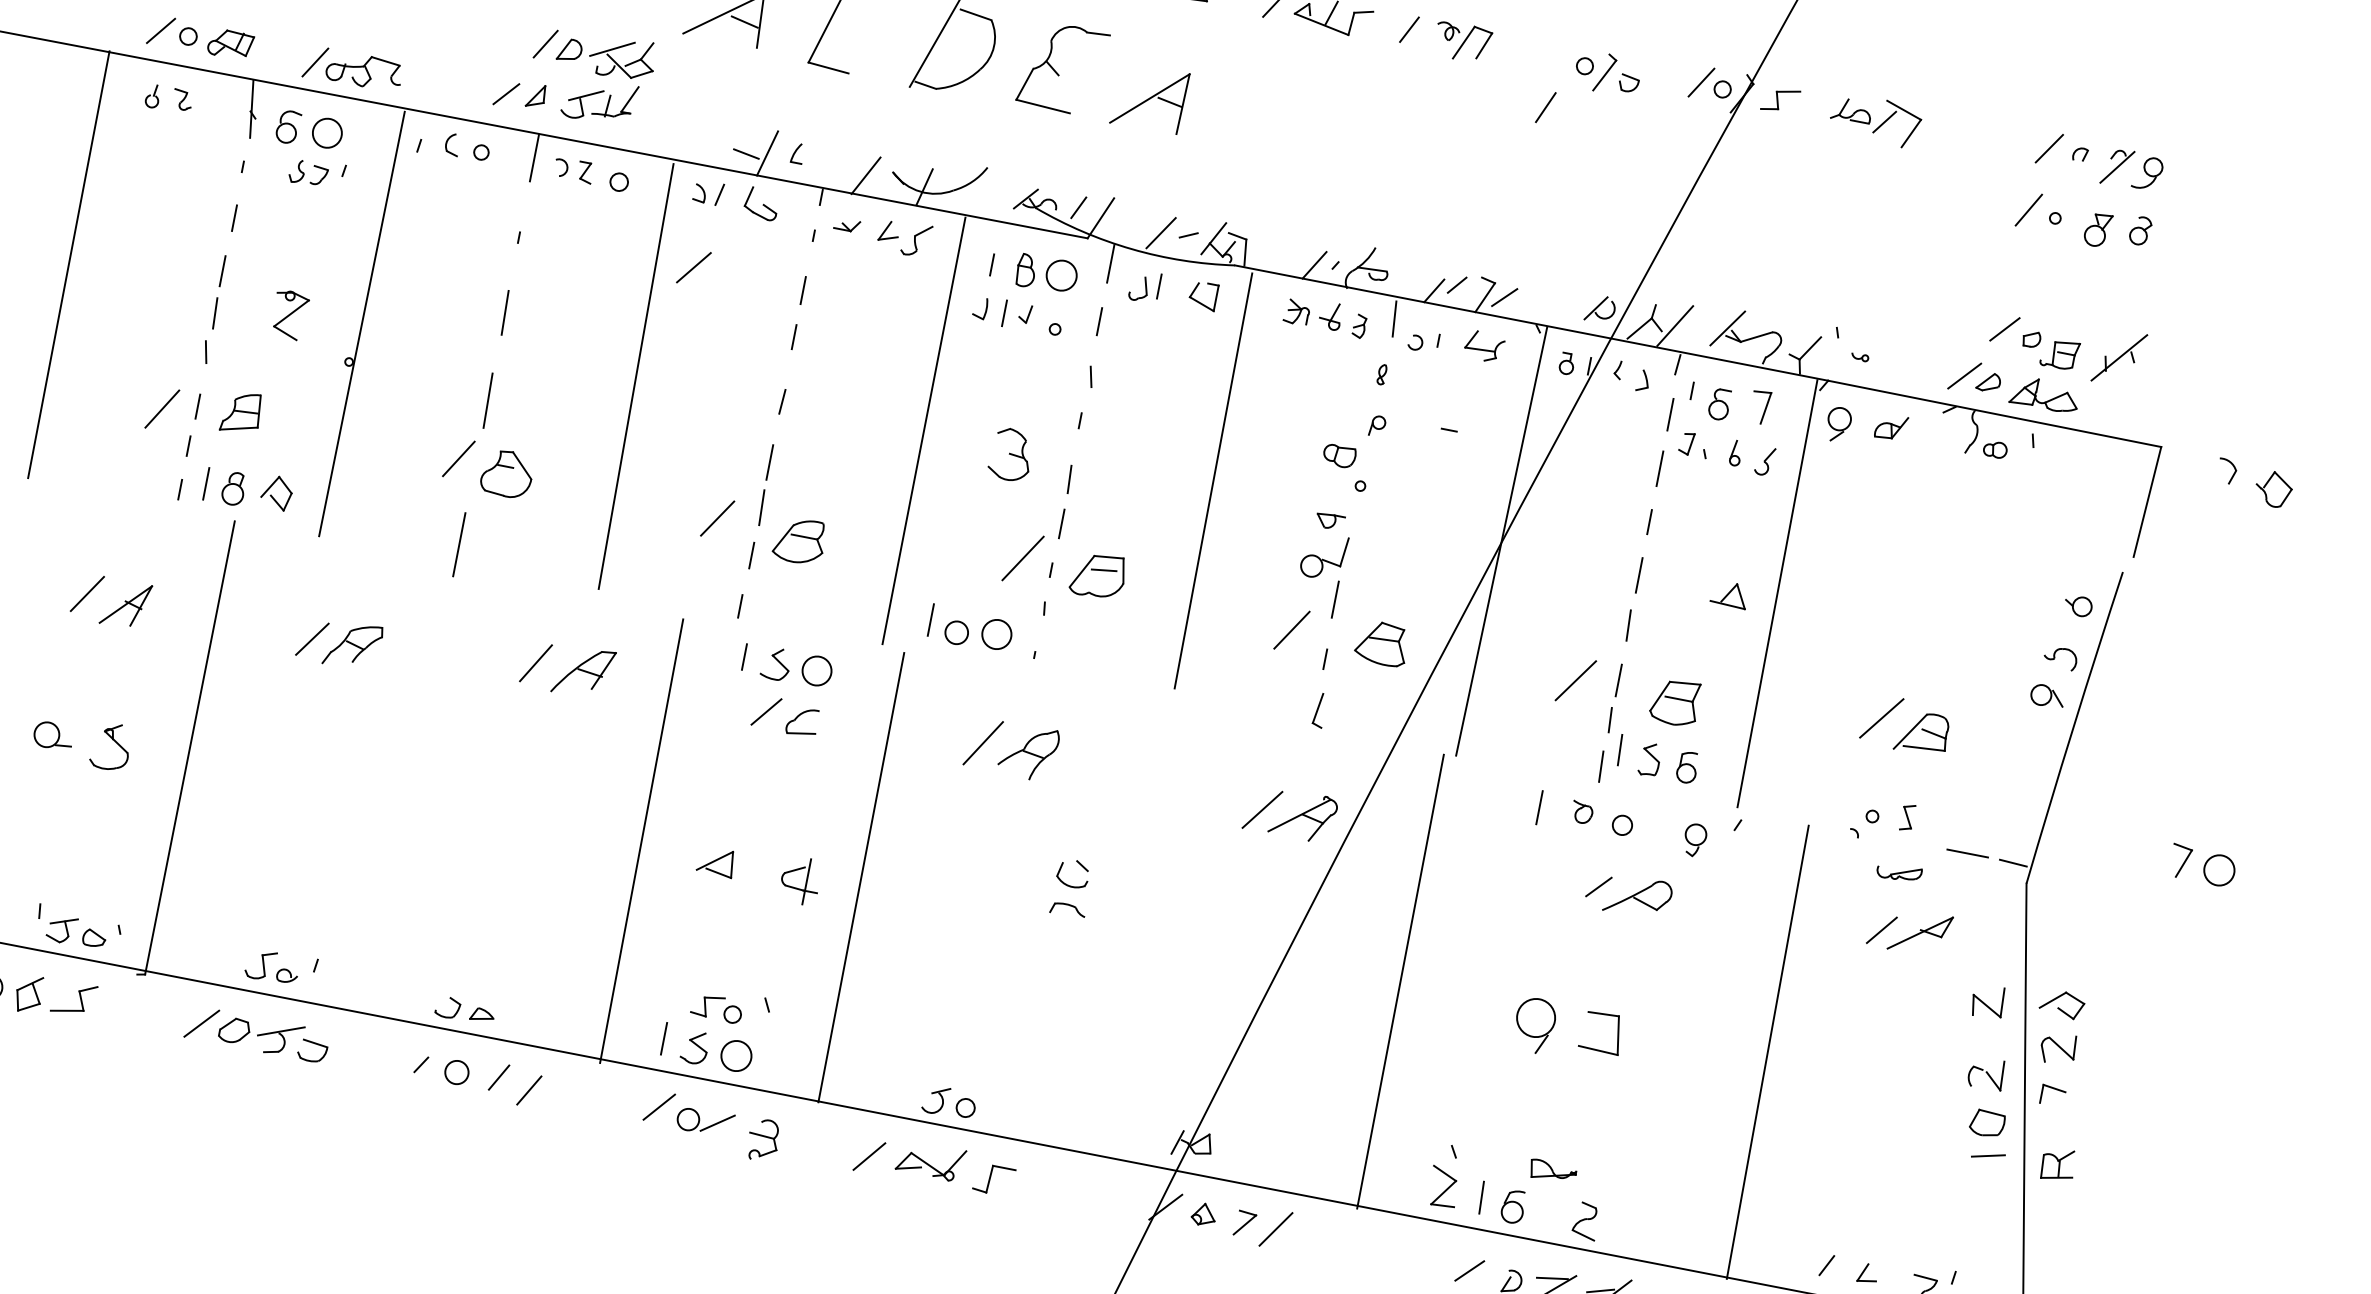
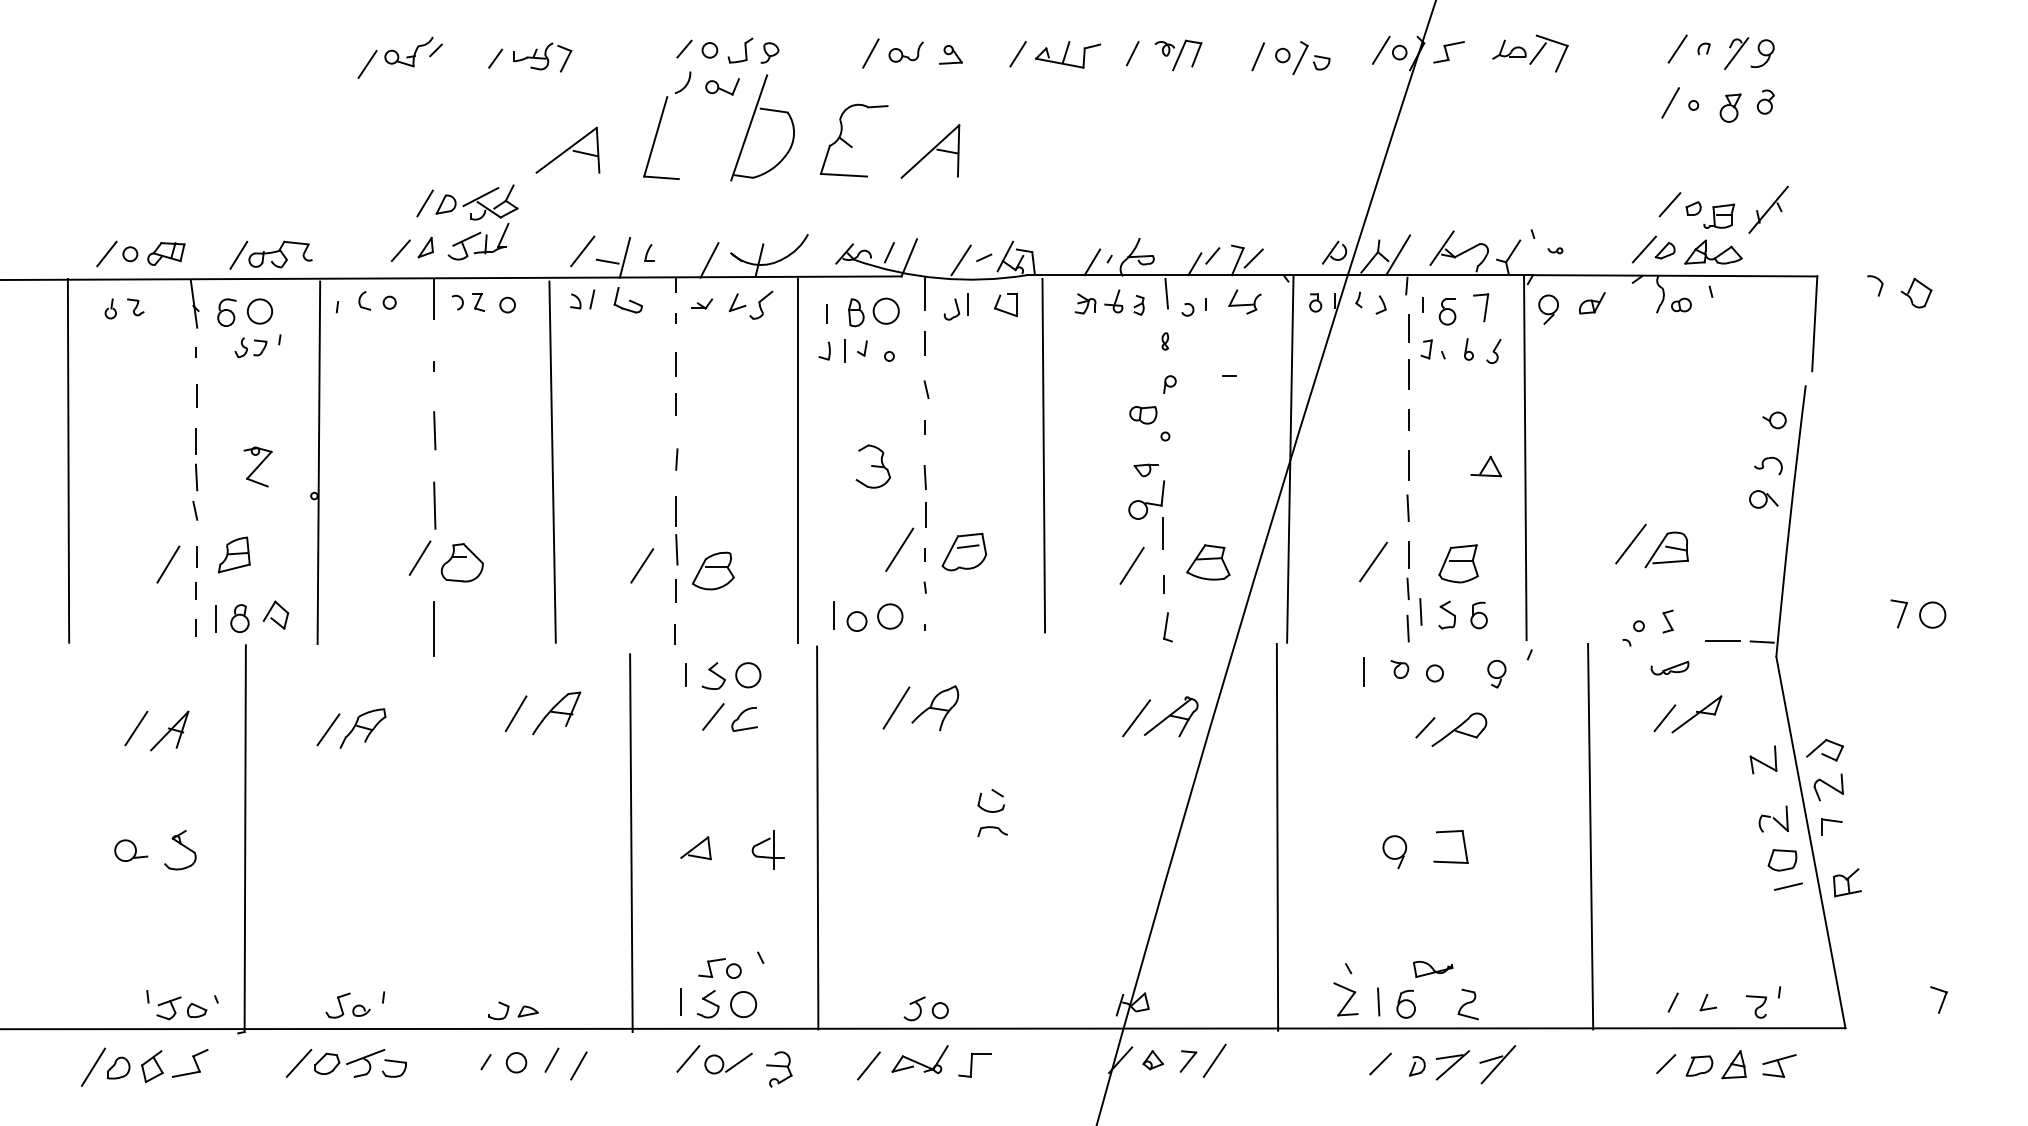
line: (1544, 107) -> (1257, 56), moved
line: (693, 267) -> (582, 251), moved
part: (1534, 1026) -> (1394, 852), size x0.71

